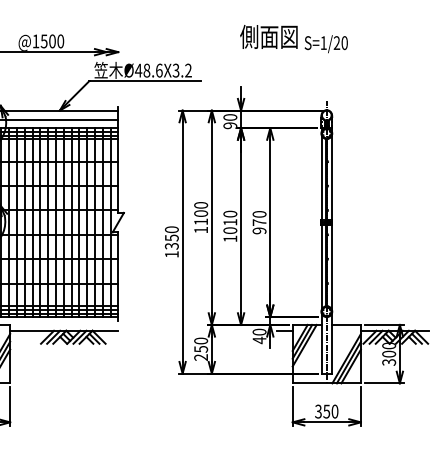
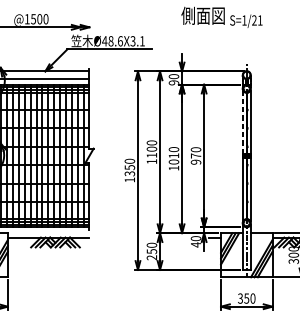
text: (344, 43) -> (260, 20), S=1/20 -> S=1/21
text: (188, 70) -> (142, 41), Ø48.6X3.2 -> Ø48.6X3.1
line: (321, 178) -> (242, 122), solid -> dashed

